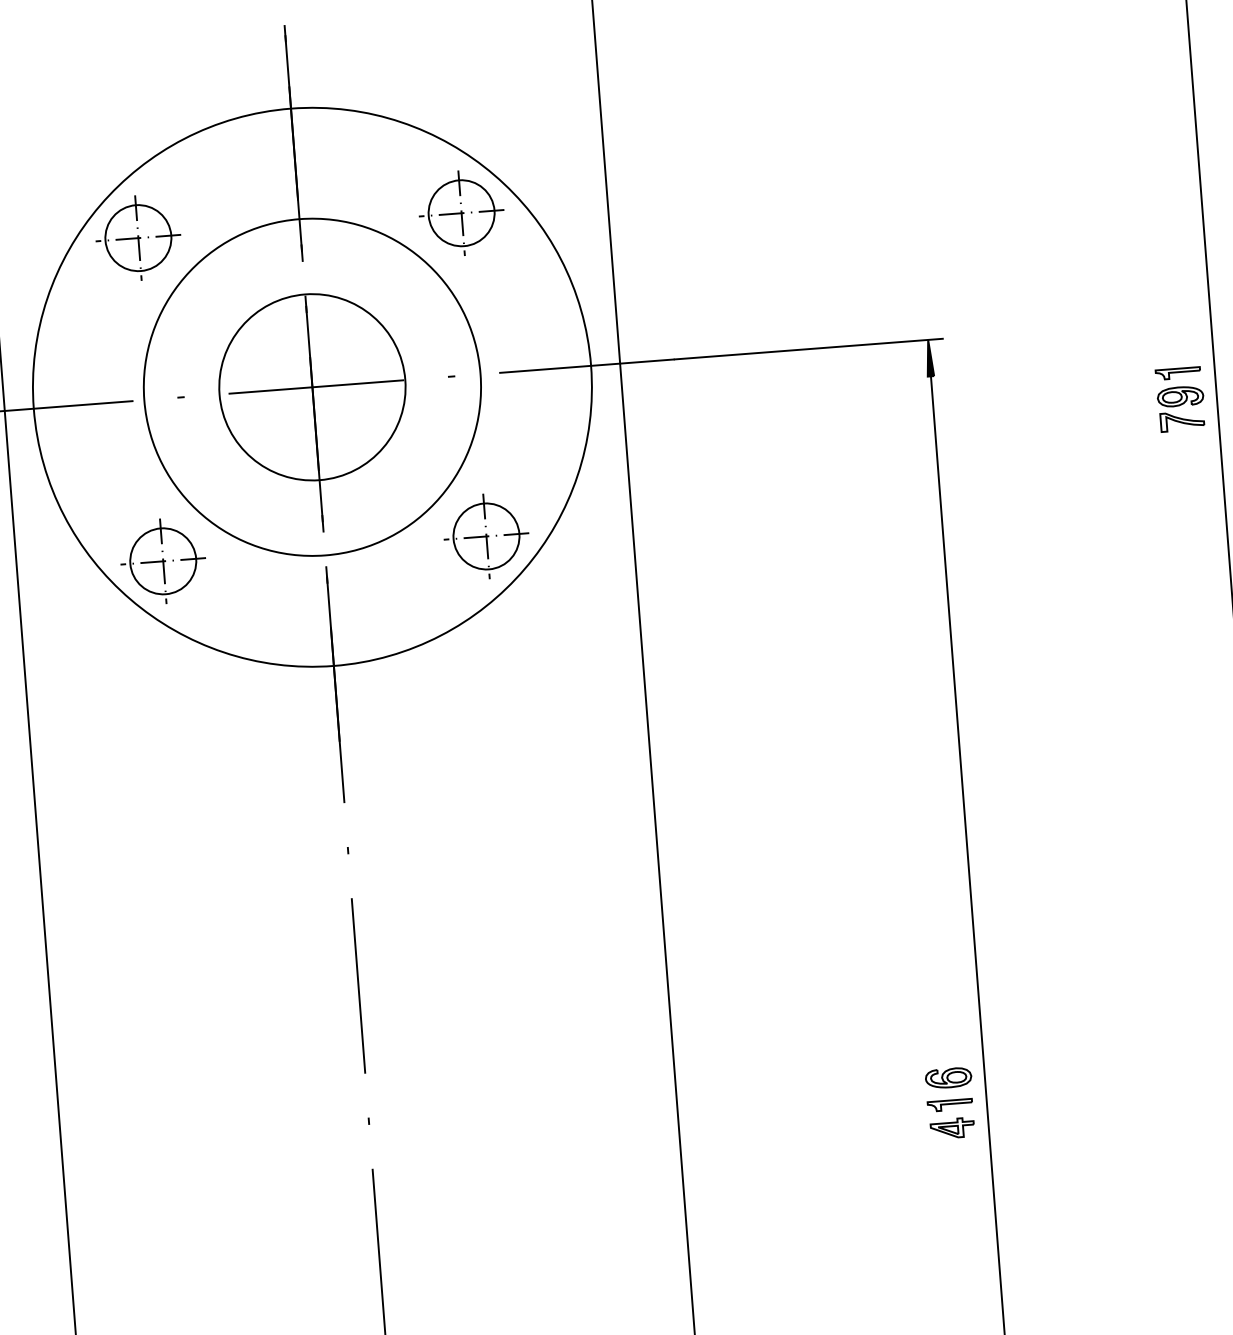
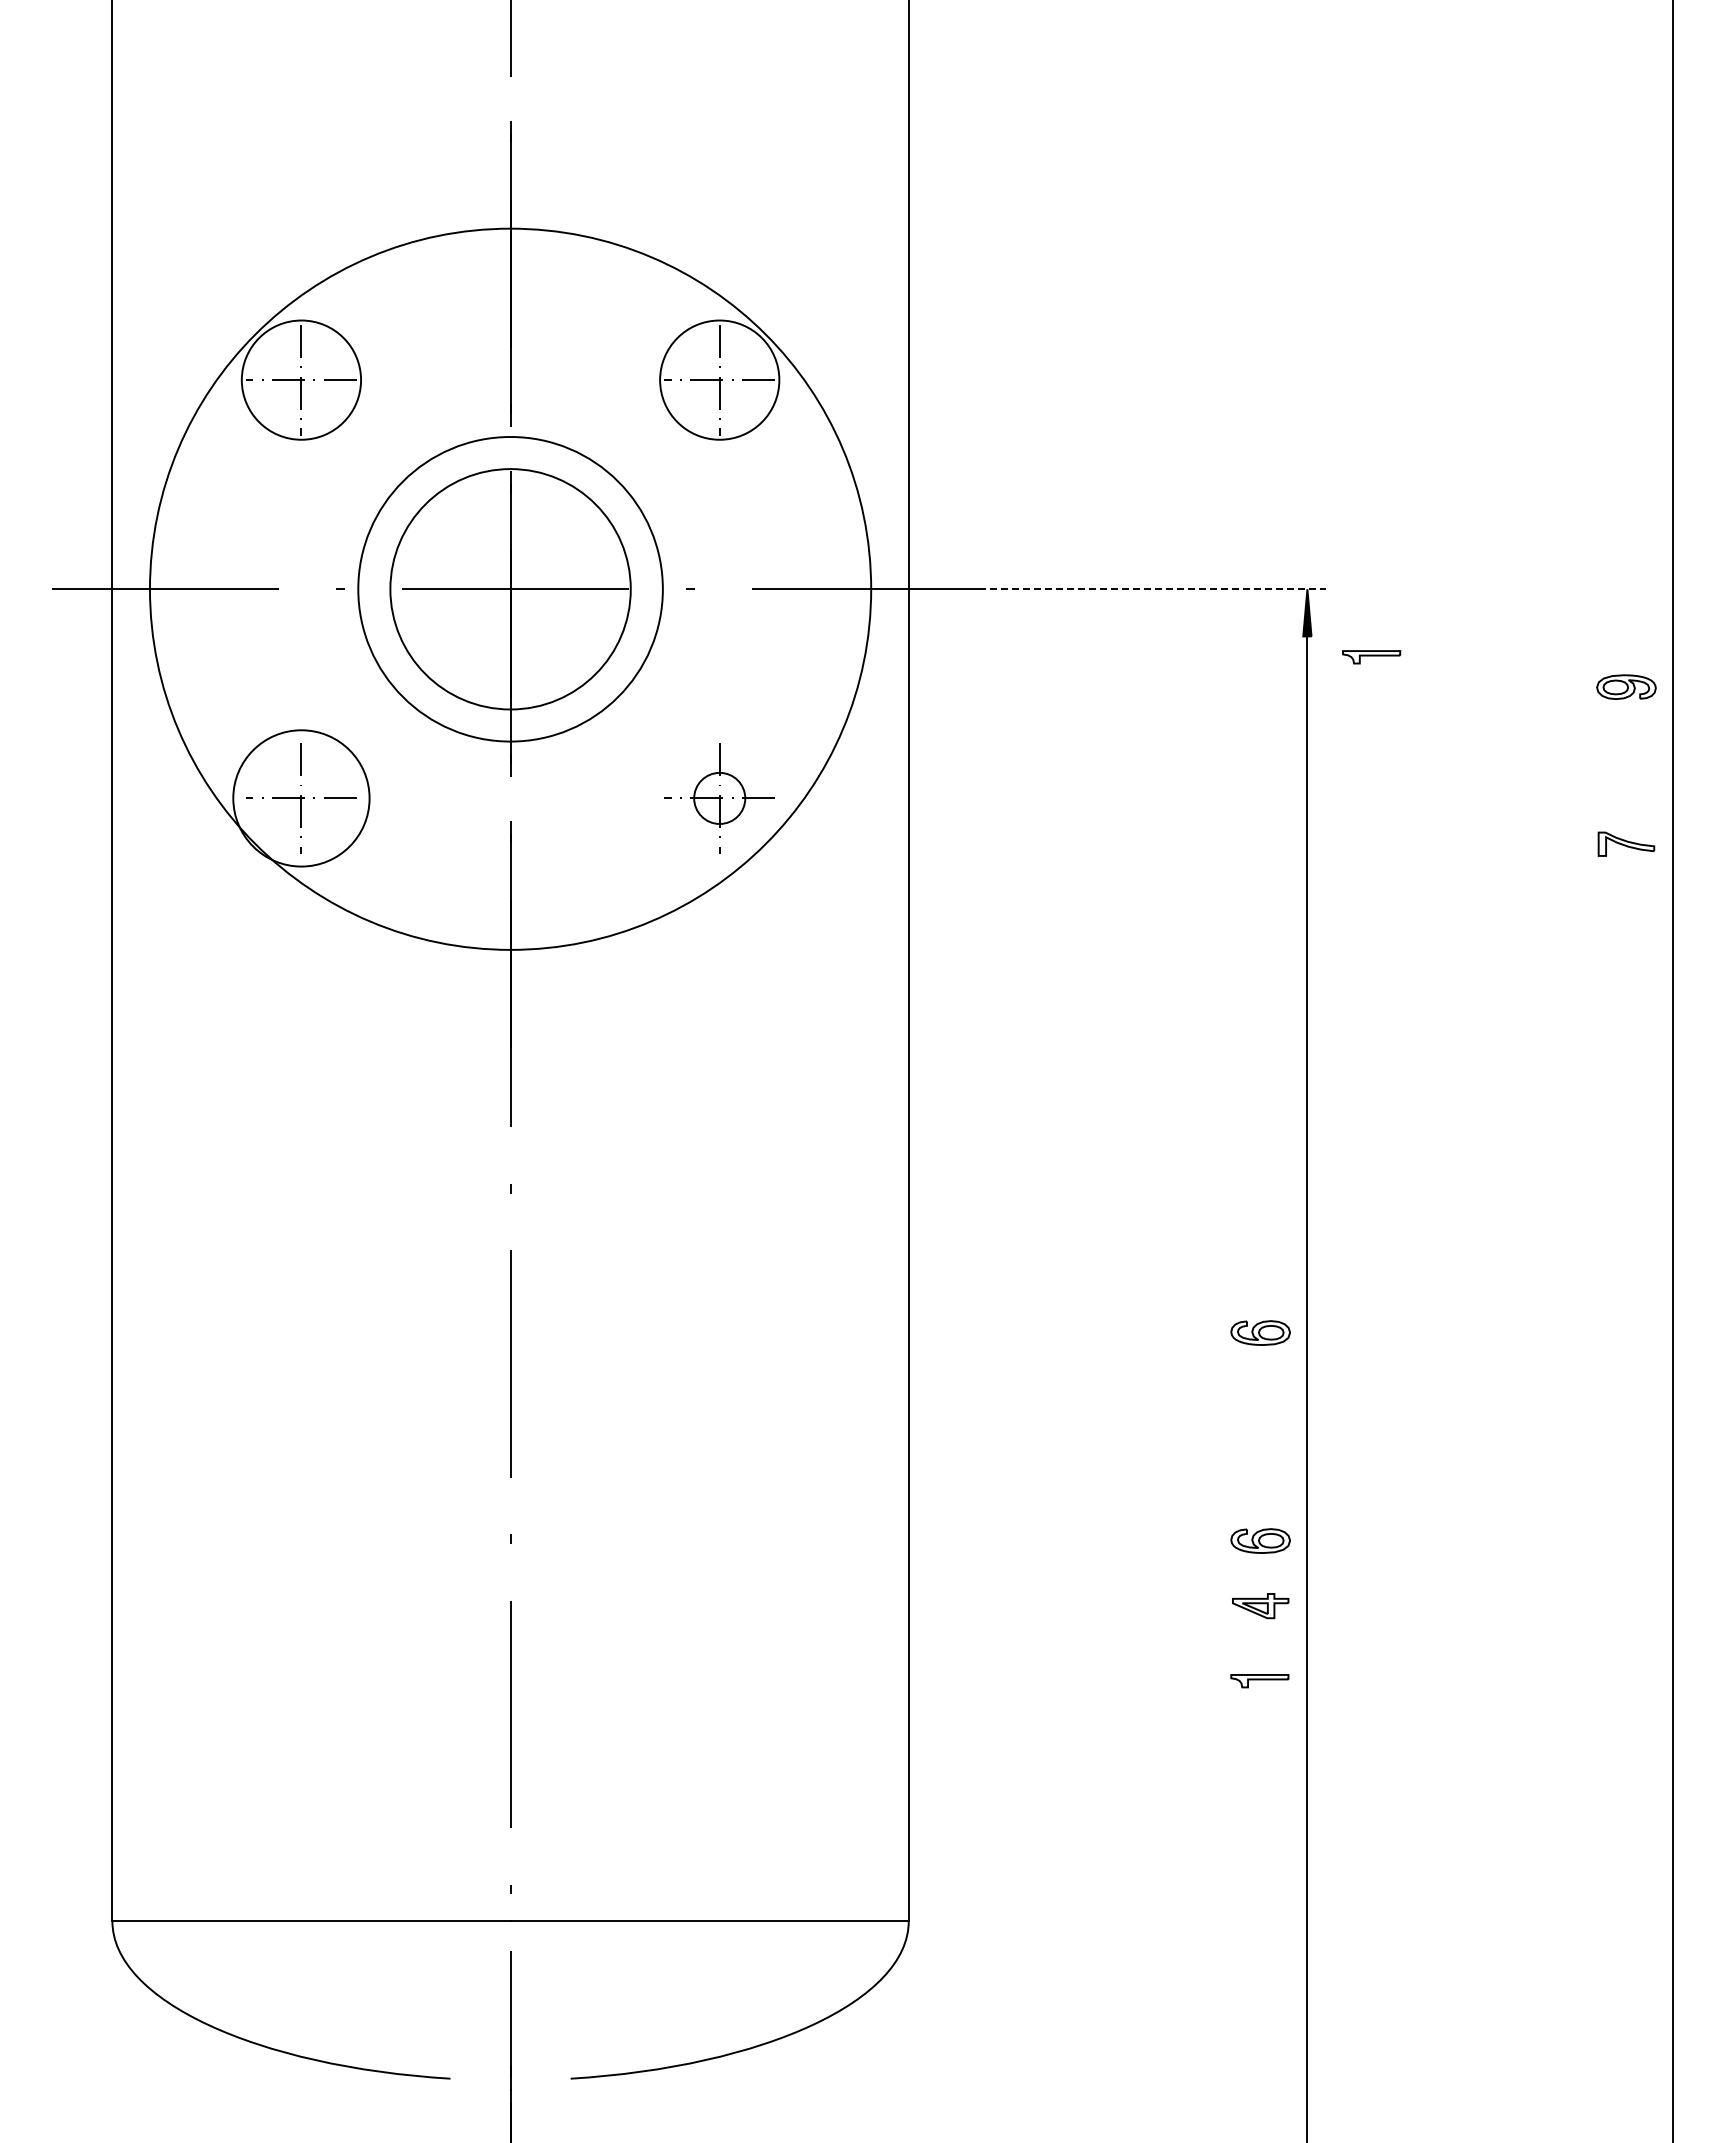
circle: (461, 212) -> (719, 379), size x1.4
circle: (138, 237) -> (301, 379), size x1.4
line: (809, 349) -> (1153, 589), solid -> dashed
part: (1178, 373) -> (1371, 657), moved
circle: (312, 386) -> (510, 588), size x0.7
part: (1182, 420) -> (1626, 843), moved
circle: (486, 536) -> (719, 798), size x0.6
circle: (163, 561) -> (301, 798), size x1.6
part: (936, 917) -> (1260, 1332), added
part: (949, 1105) -> (1259, 1681), moved

